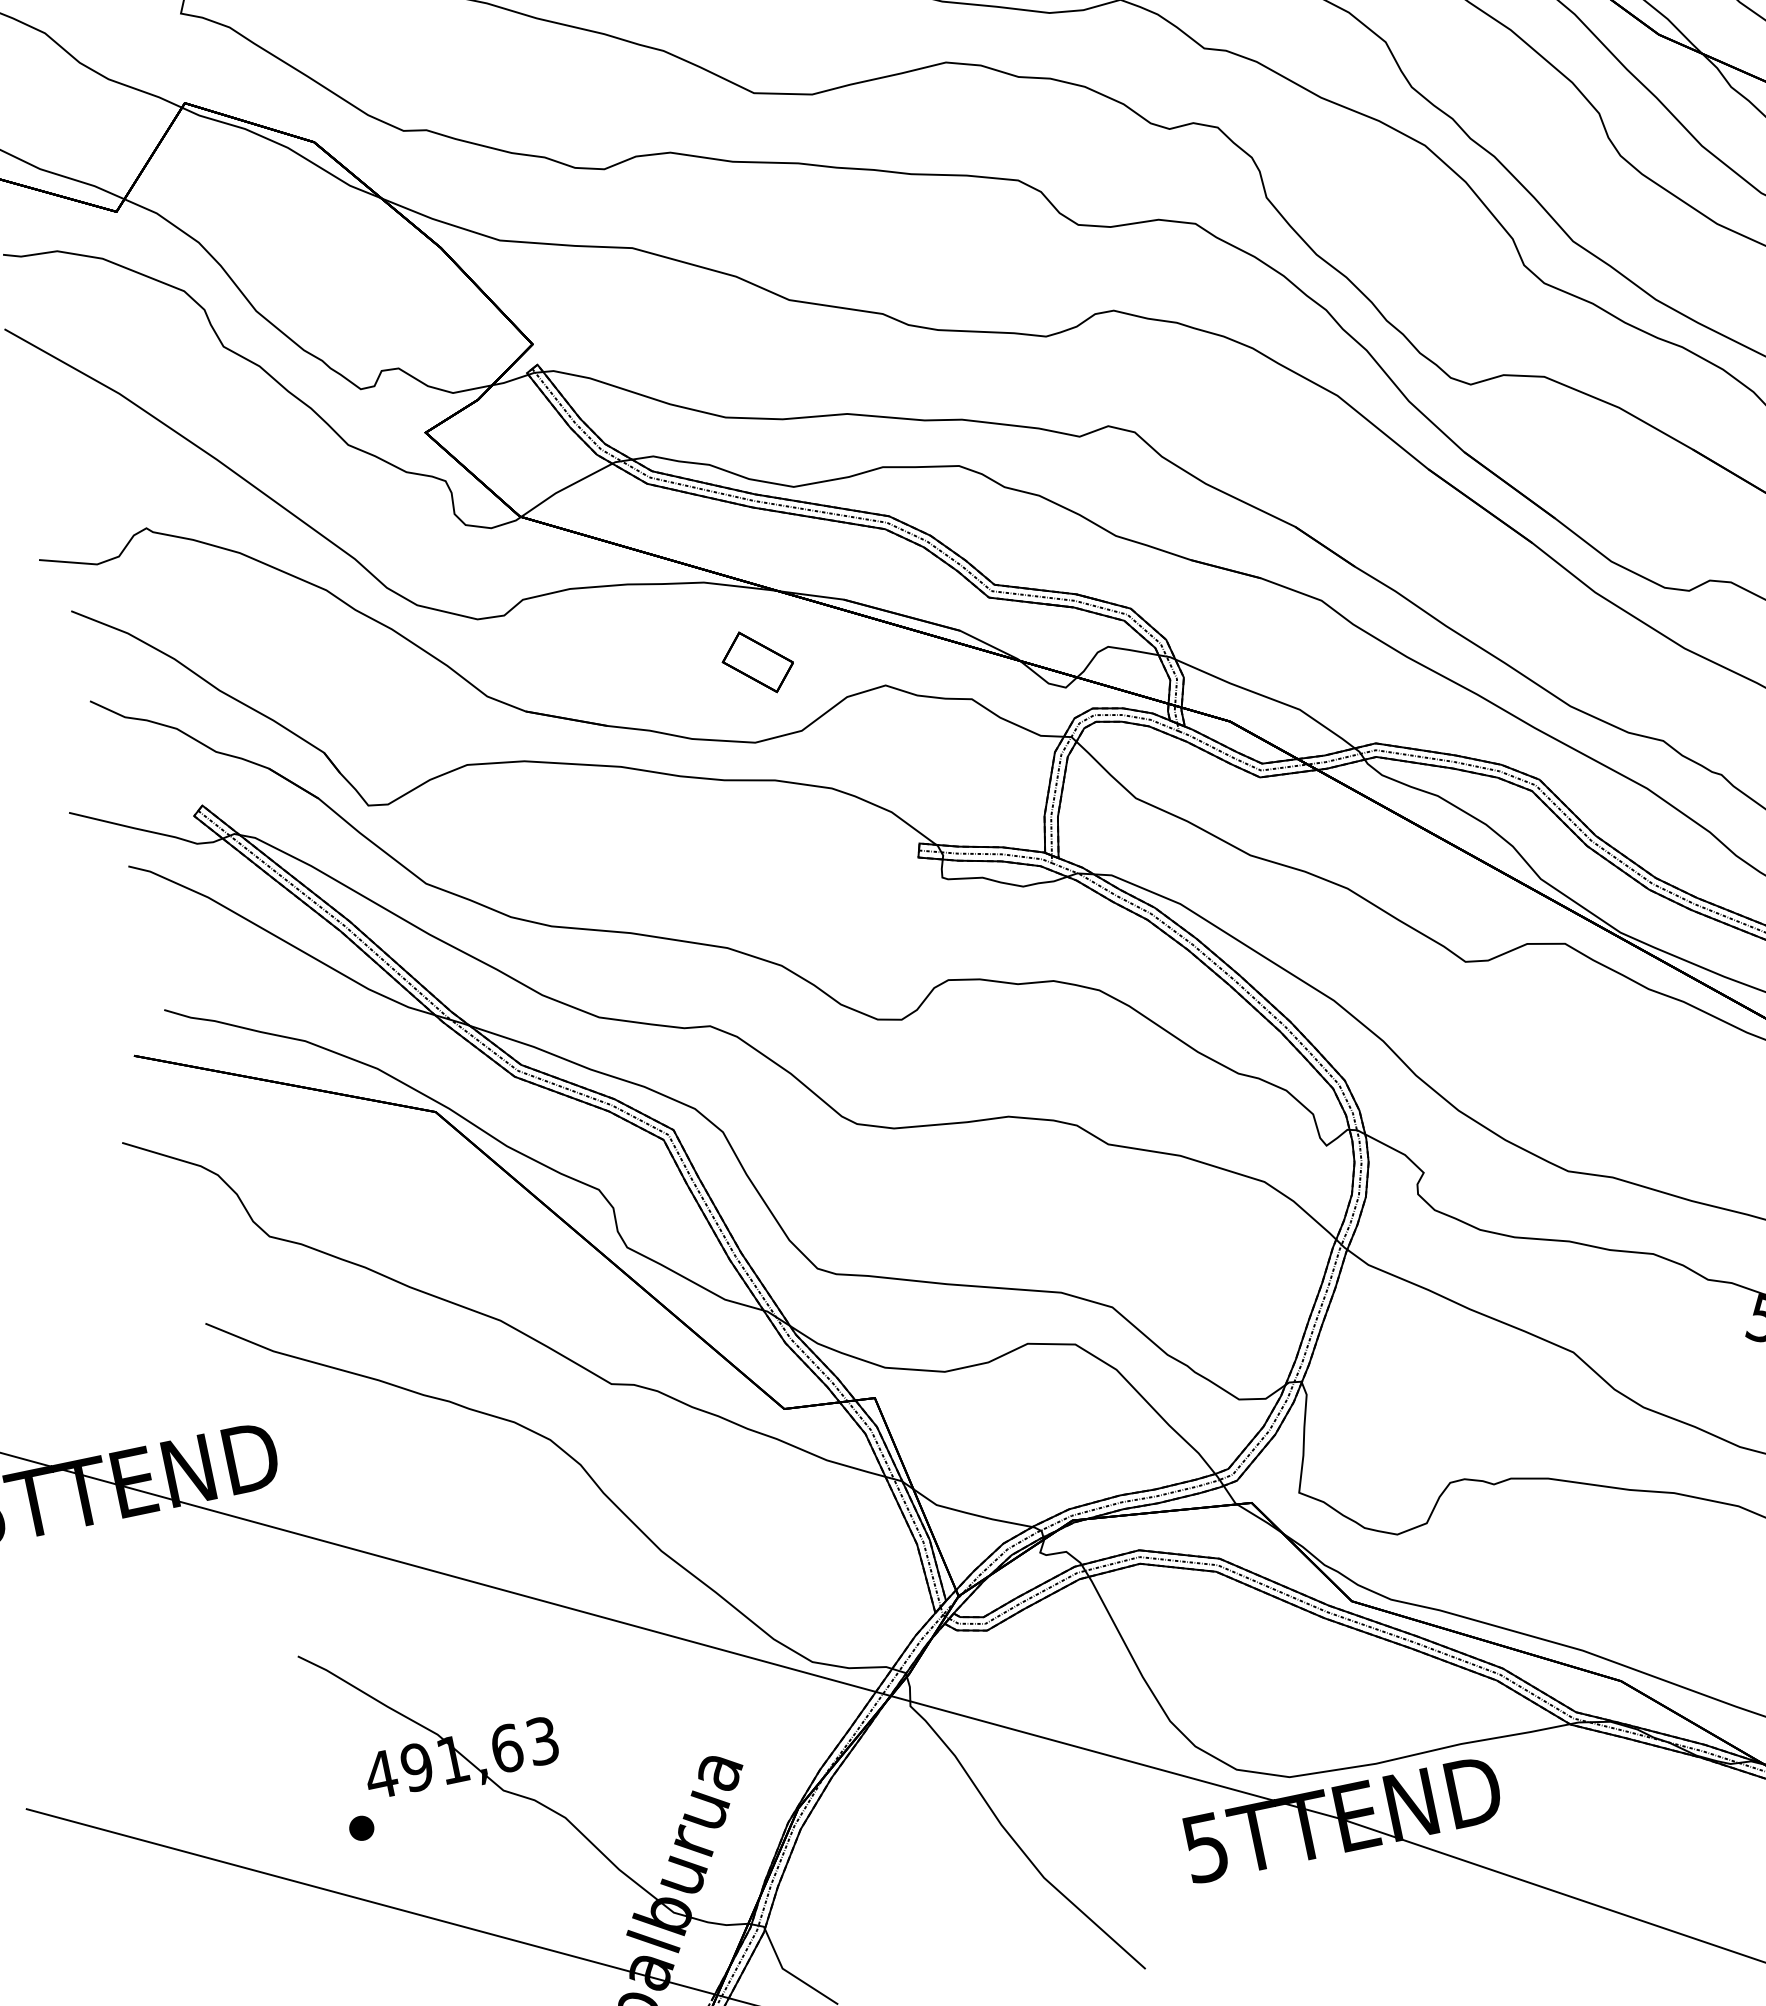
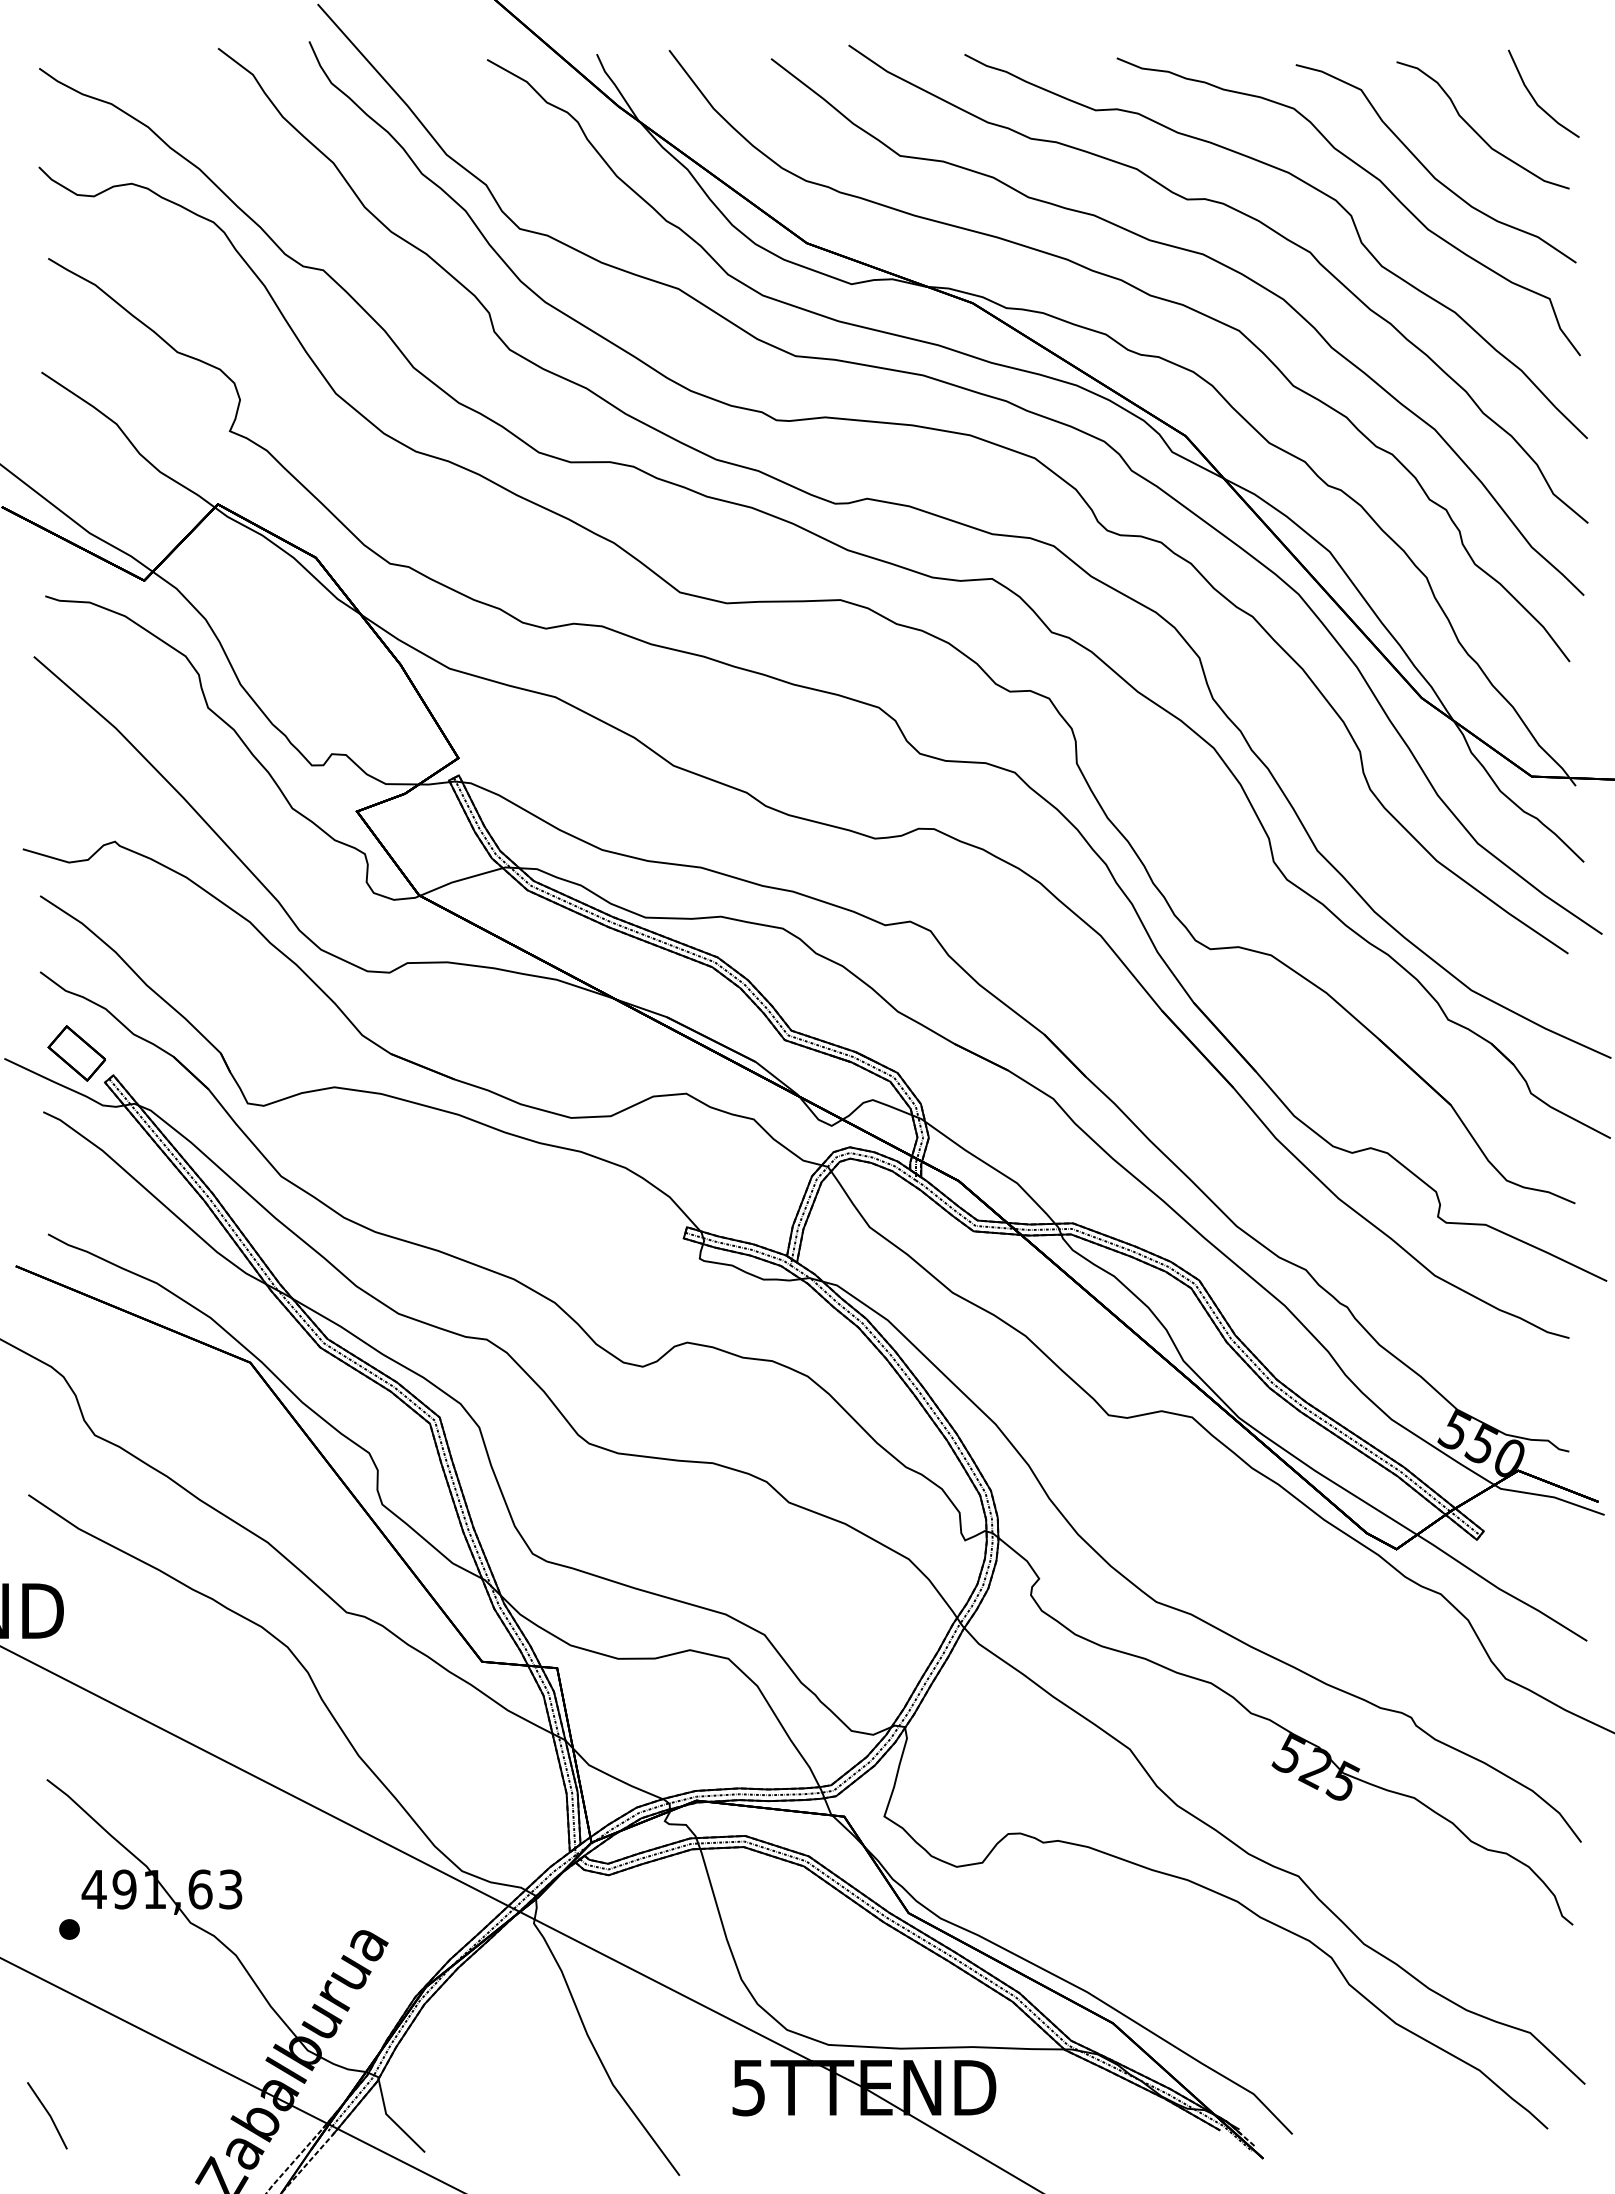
part: (757, 662) -> (76, 1053), moved

